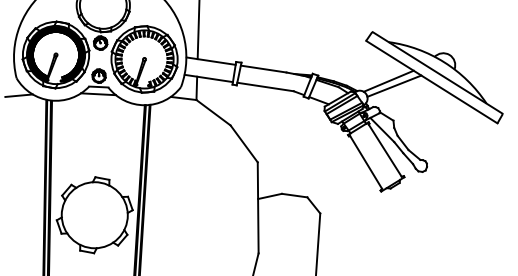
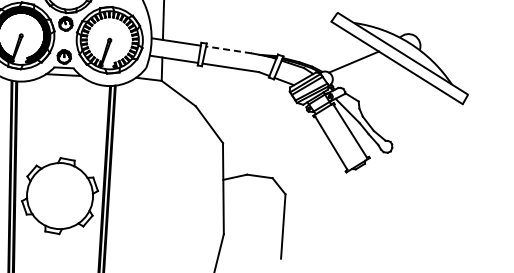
line: (263, 69) -> (228, 50), solid -> dashed
line: (394, 85) -> (359, 66), removed

